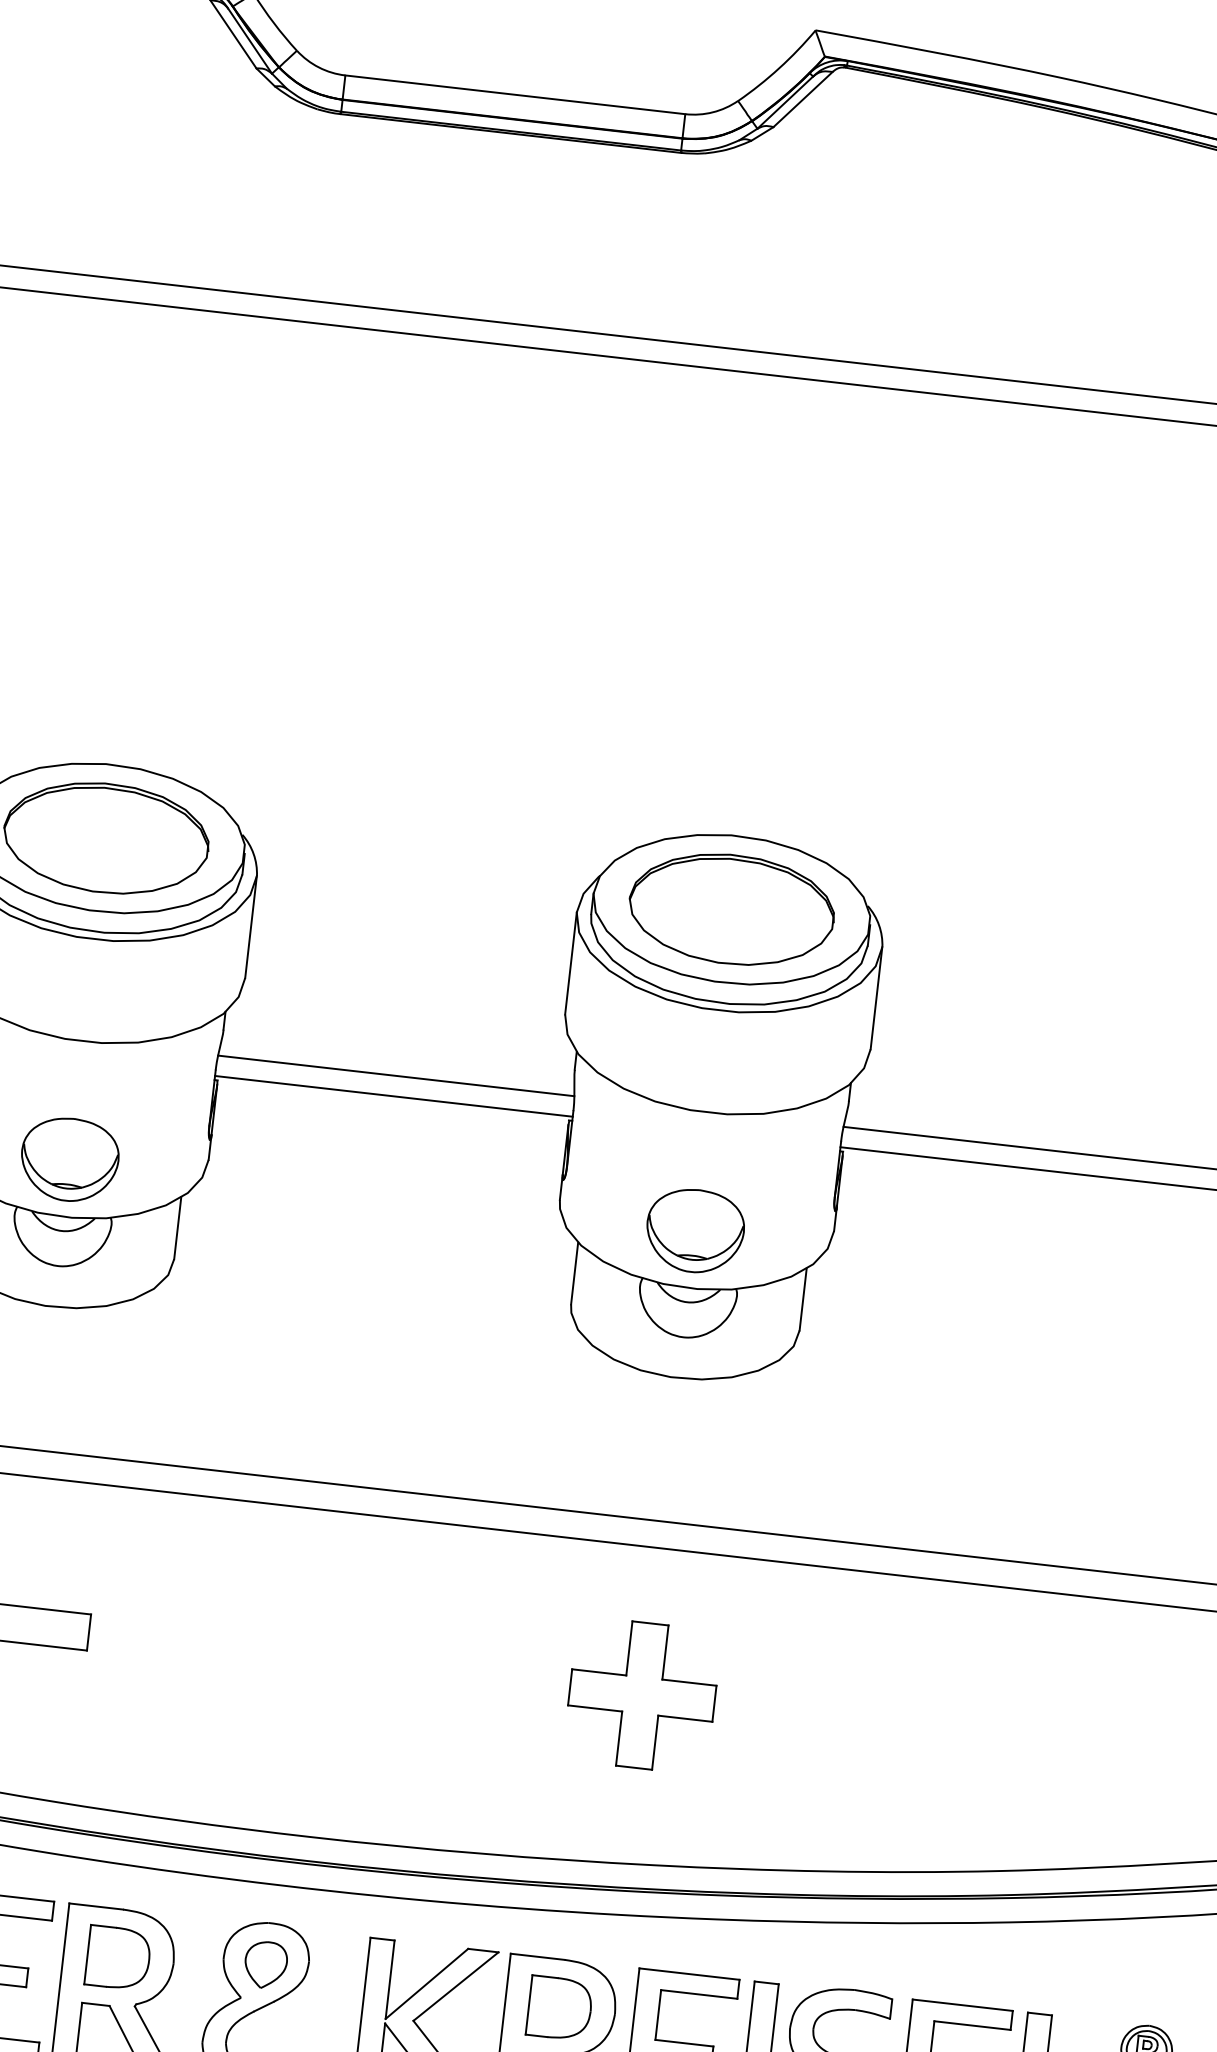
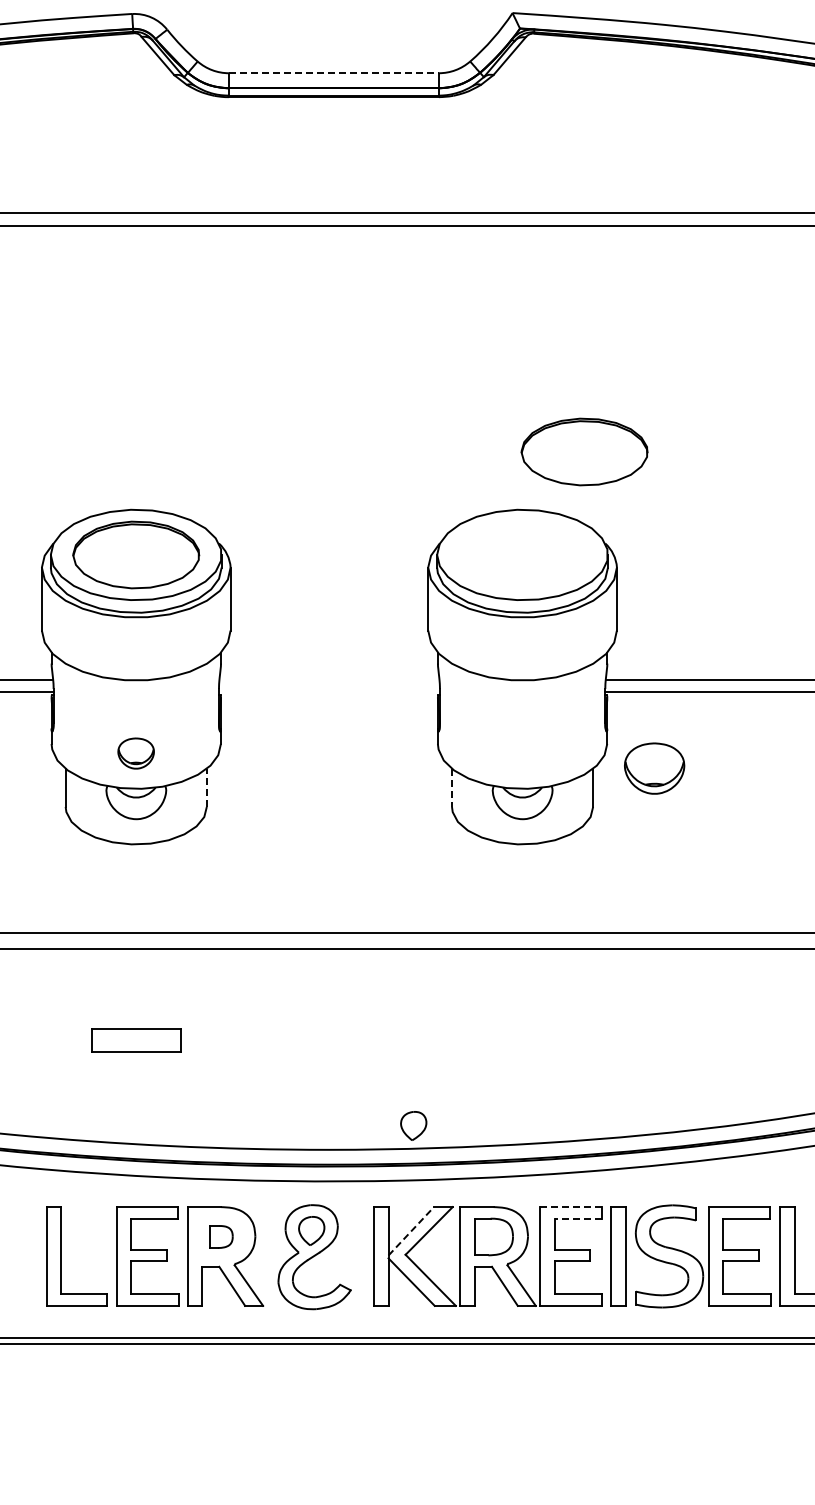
line: (514, 95) -> (333, 73), solid -> dashed
part: (731, 908) -> (584, 451), moved
line: (396, 1075) -> (329, 679), removed
line: (393, 1096) -> (329, 692), removed
part: (68, 1159) -> (135, 753), size x0.6
line: (177, 1227) -> (206, 787), solid -> dashed
part: (695, 1230) -> (654, 768), moved
line: (573, 1274) -> (451, 788), solid -> dashed
part: (642, 1695) -> (522, 1040), removed
part: (450, 1813) -> (413, 1125), added
part: (118, 1957) -> (221, 1236), size x0.6
line: (689, 1974) -> (570, 1207), solid -> dashed
line: (427, 1982) -> (411, 1230), solid -> dashed
line: (700, 1994) -> (578, 1218), solid -> dashed

